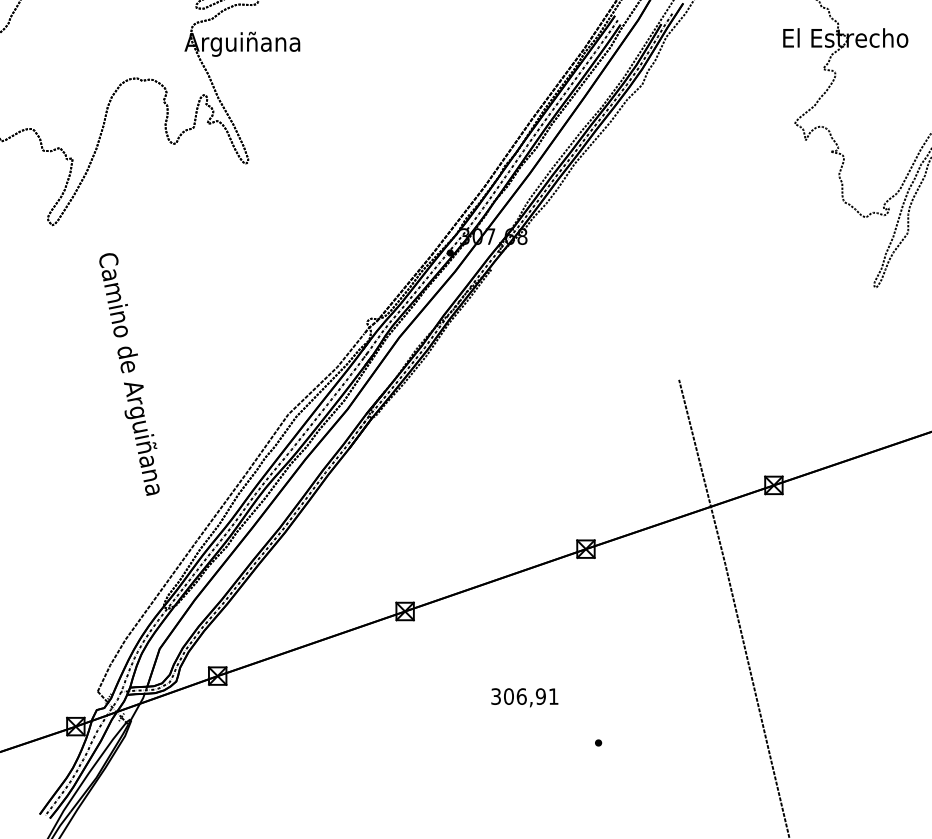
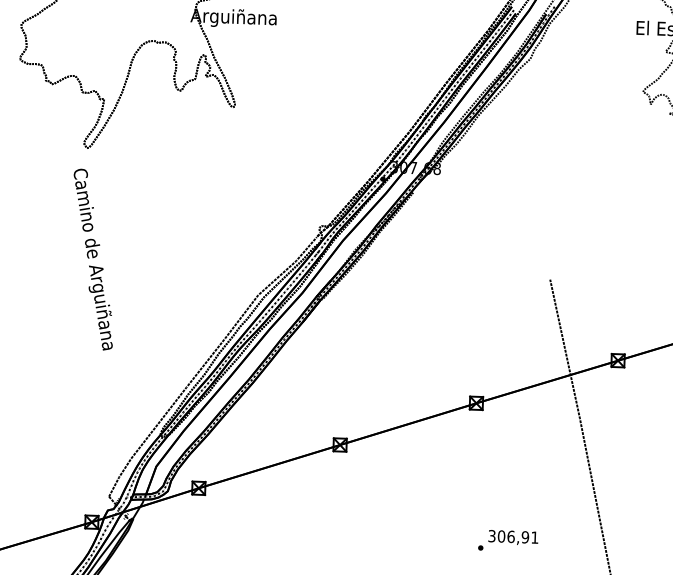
text: (129, 374) -> (93, 259), moved
text: (524, 697) -> (513, 537), moved

